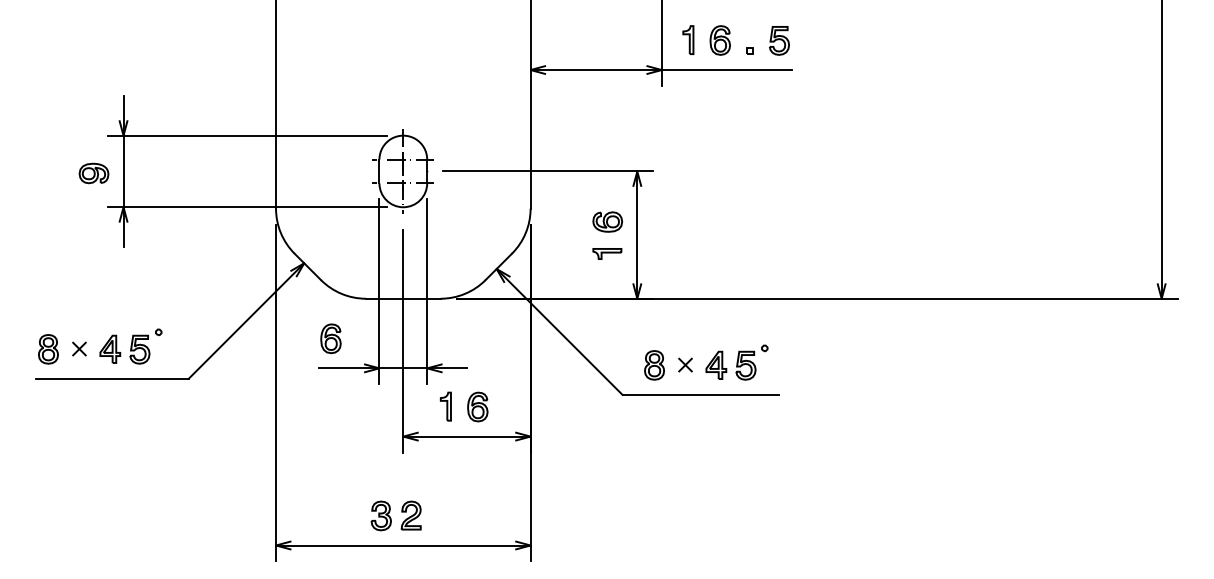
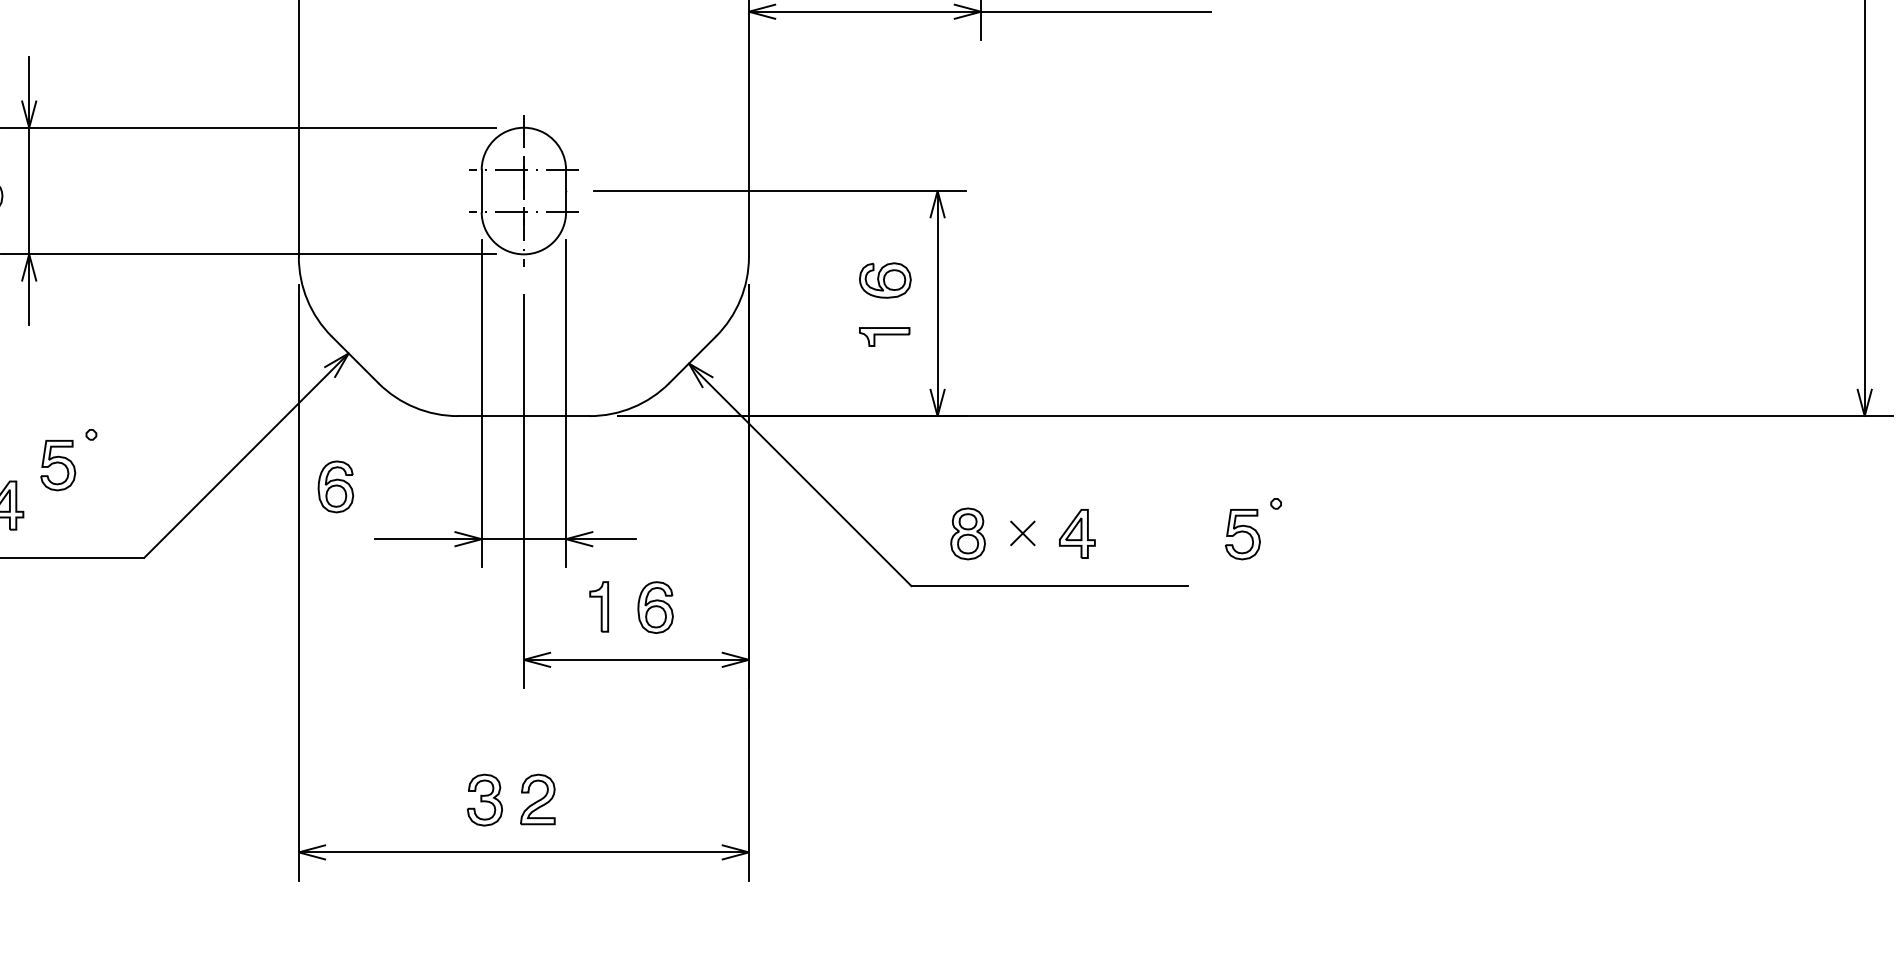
part: (330, 338) -> (335, 486), moved
part: (145, 346) -> (68, 459), moved
part: (751, 362) -> (1252, 528), moved

